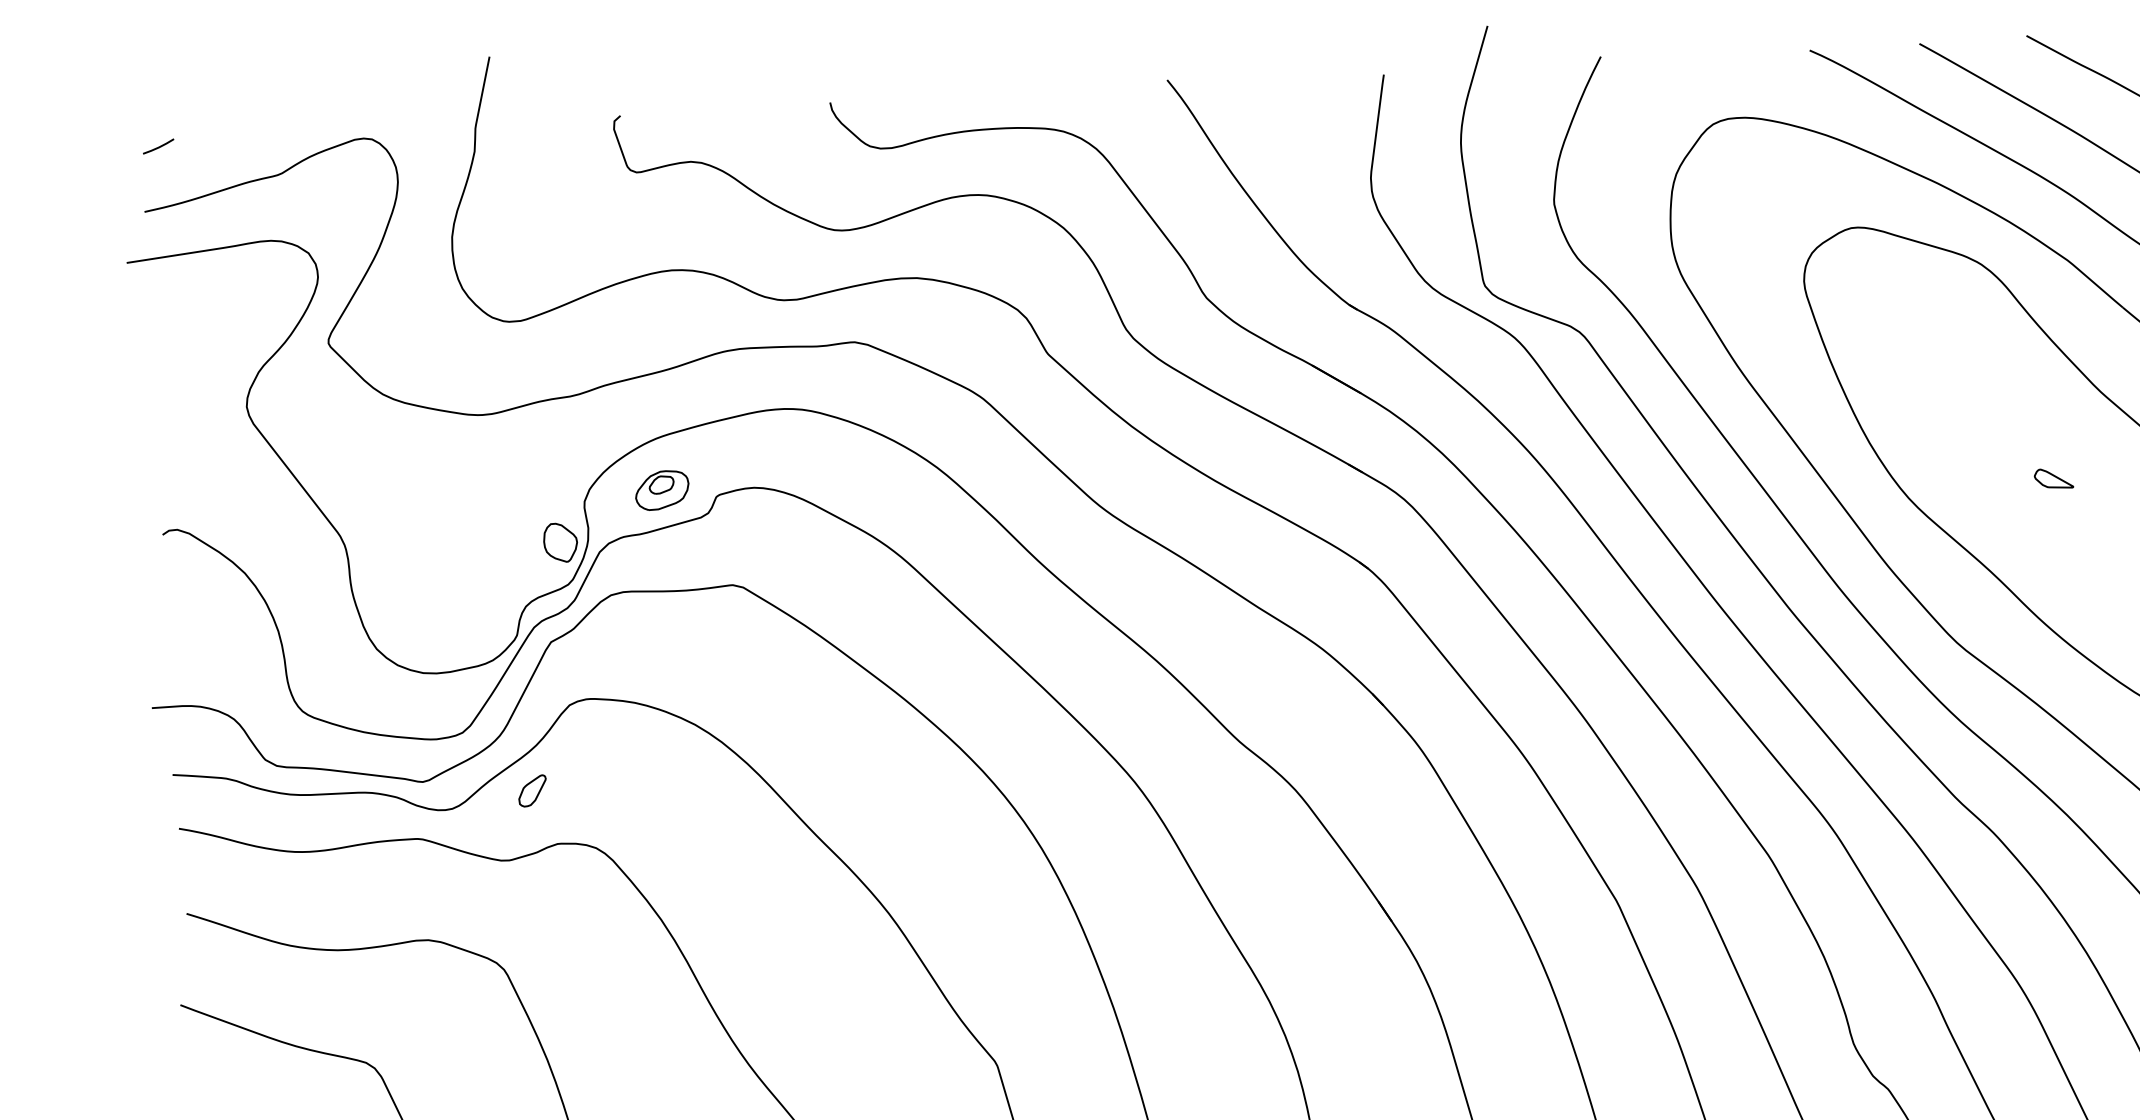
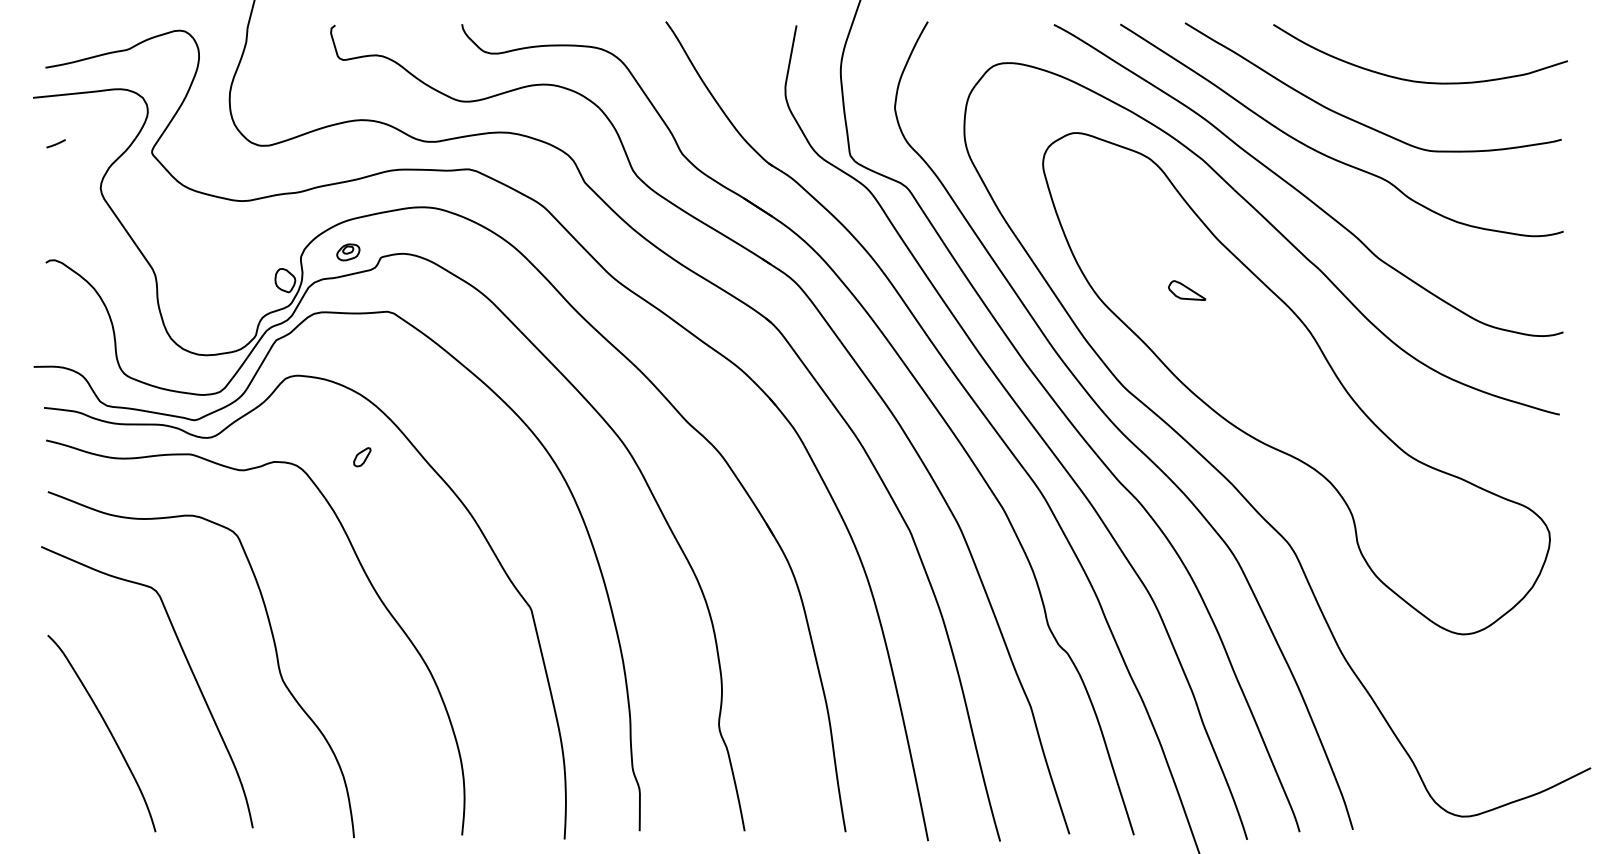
line: (157, 146) -> (55, 143), moved
part: (2052, 478) -> (1186, 290), size x1.6
part: (662, 490) -> (348, 252), size x0.7
part: (532, 791) -> (362, 457), moved

